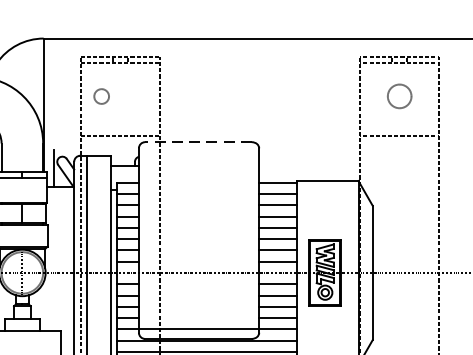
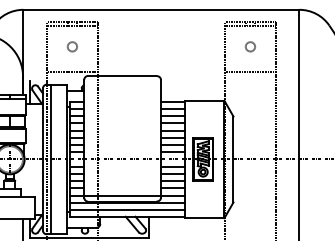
circle: (100, 95) -> (71, 46), moved
circle: (397, 95) -> (249, 46), size x0.62
line: (197, 142) -> (121, 76), dashed -> solid

